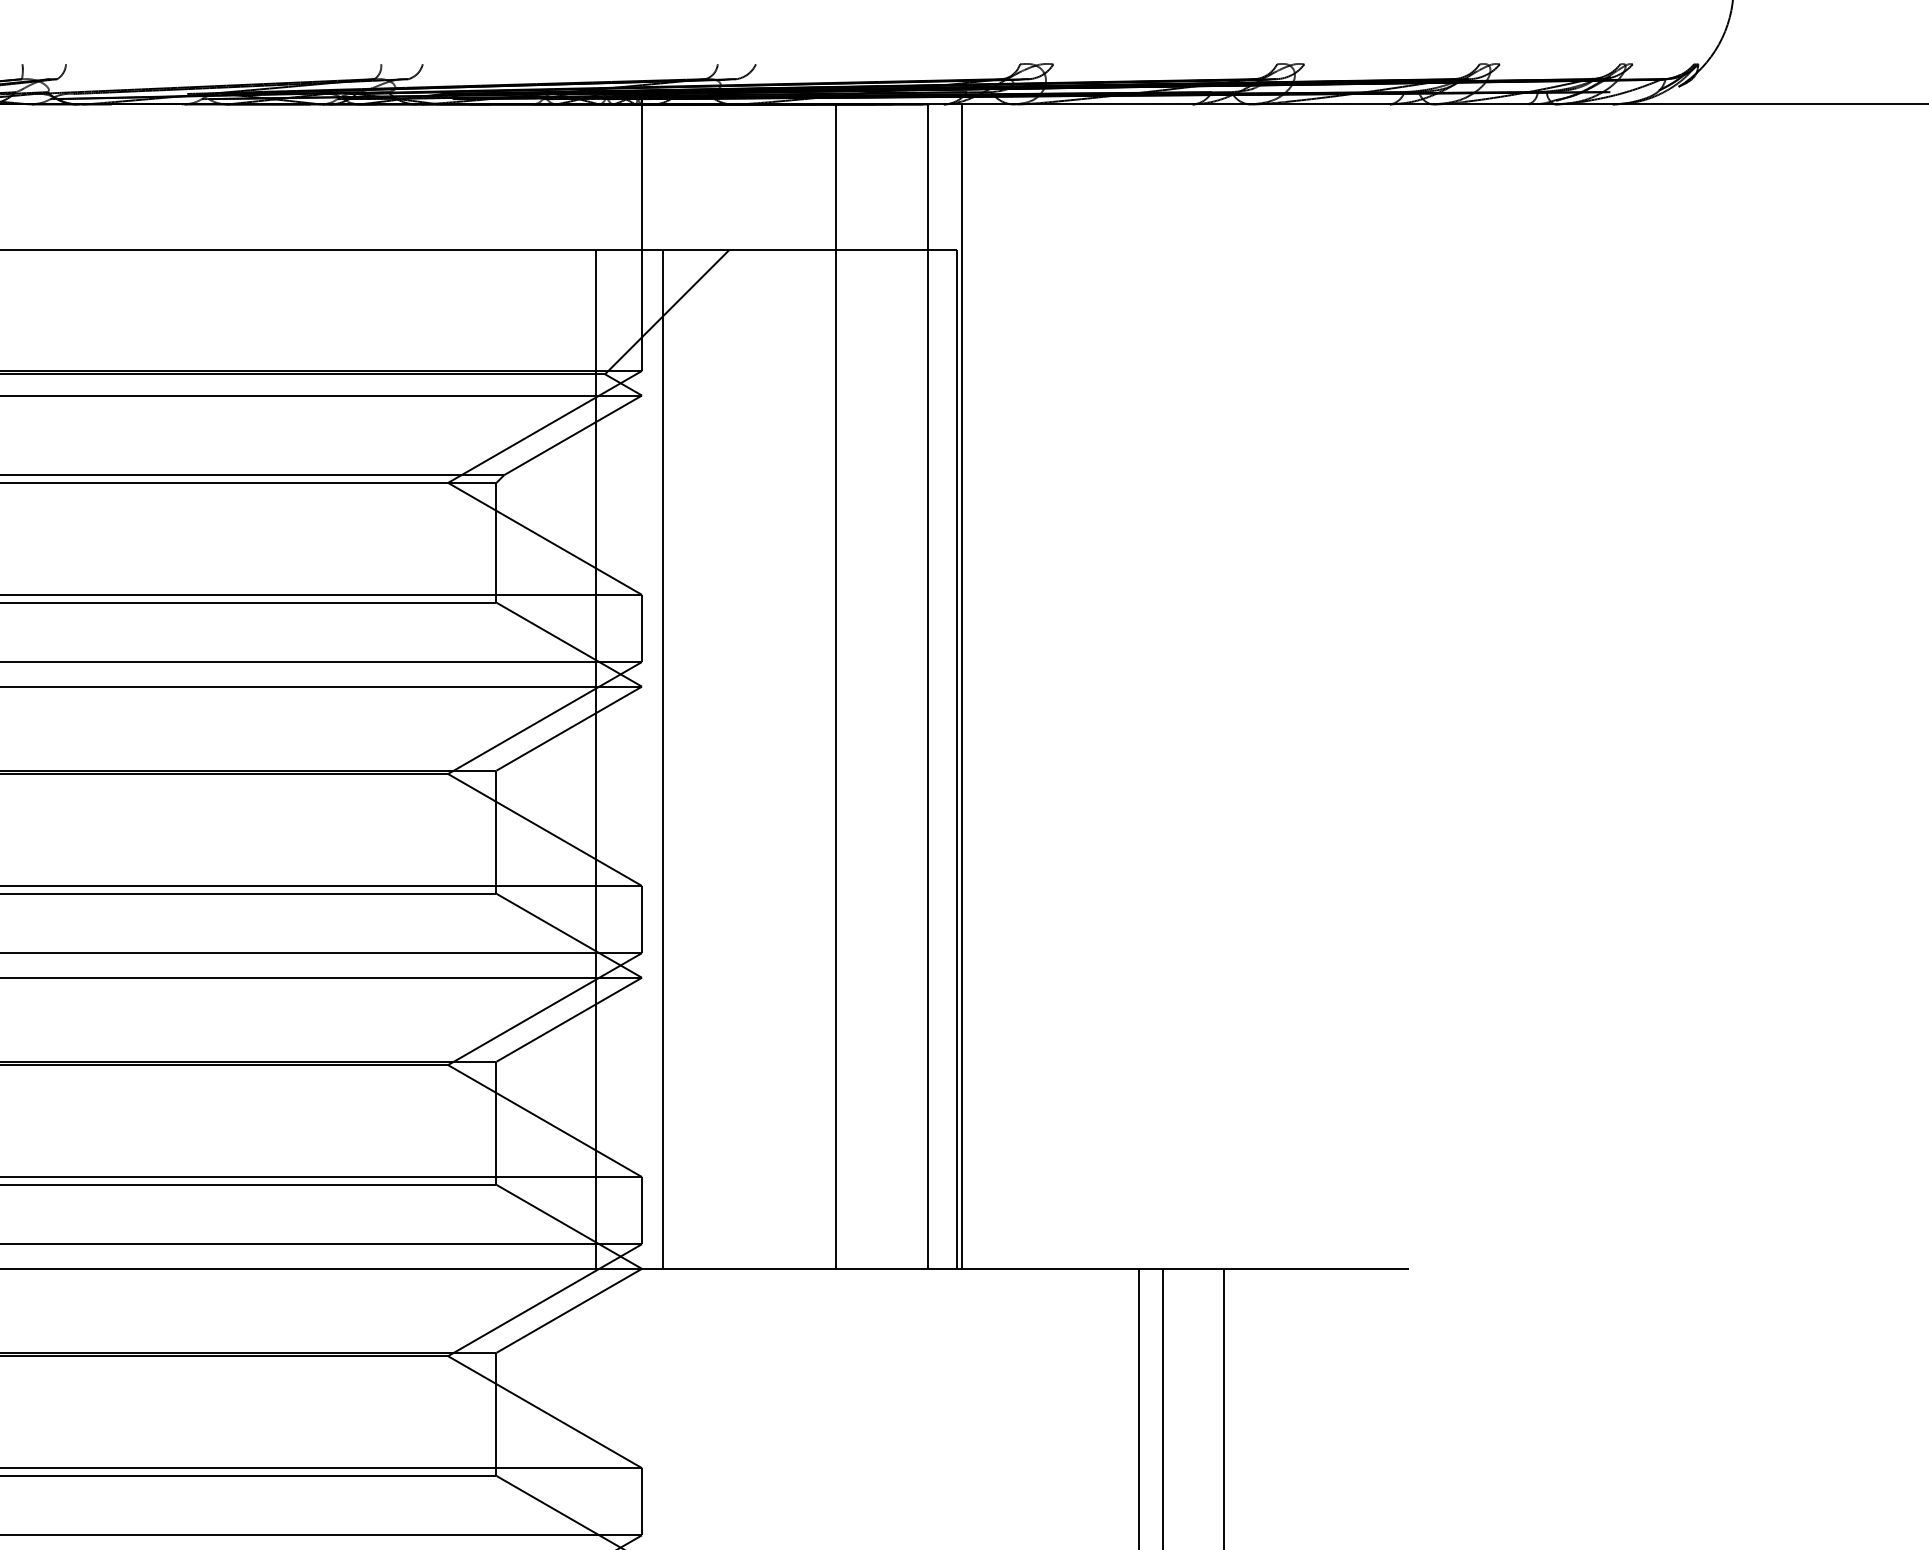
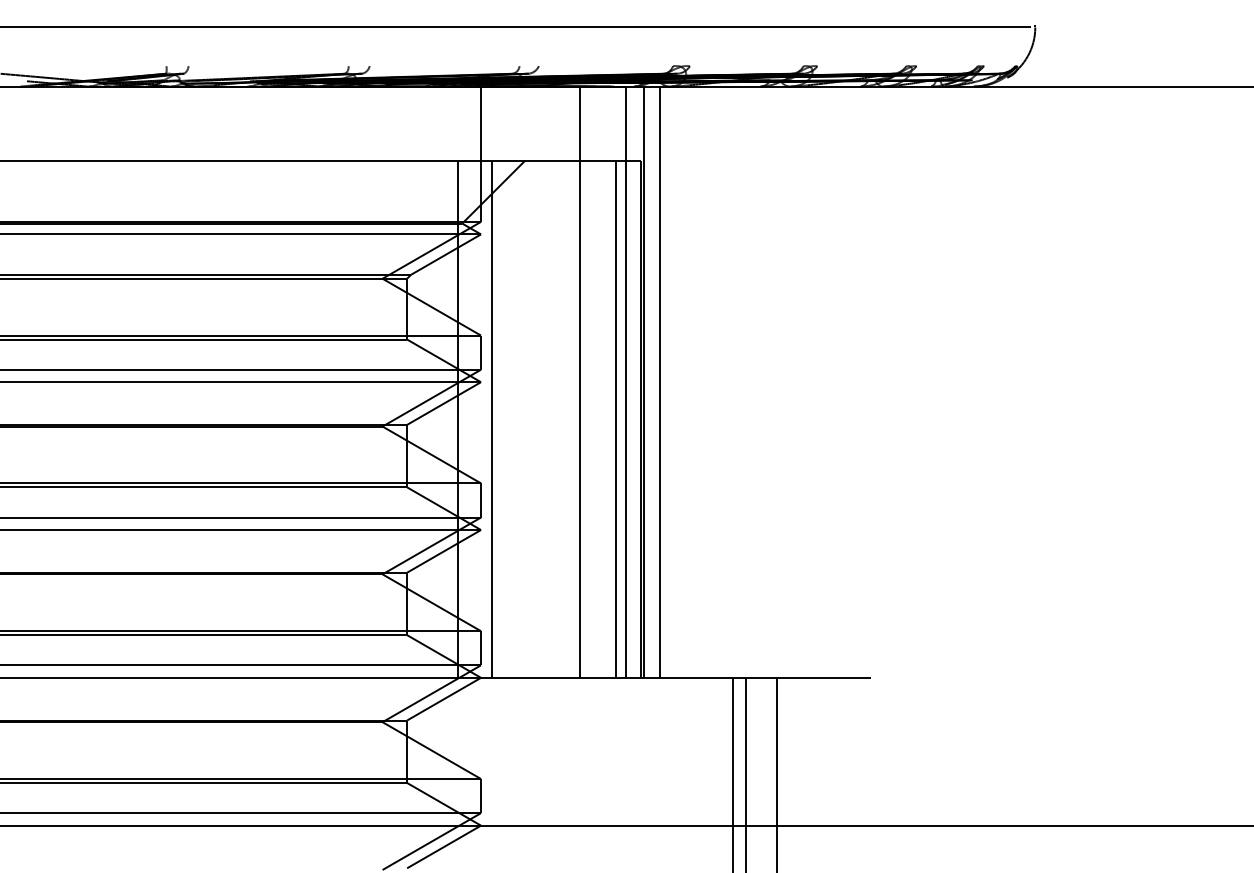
line: (995, 685) -> (660, 381), added
line: (908, 758) -> (616, 418), added

